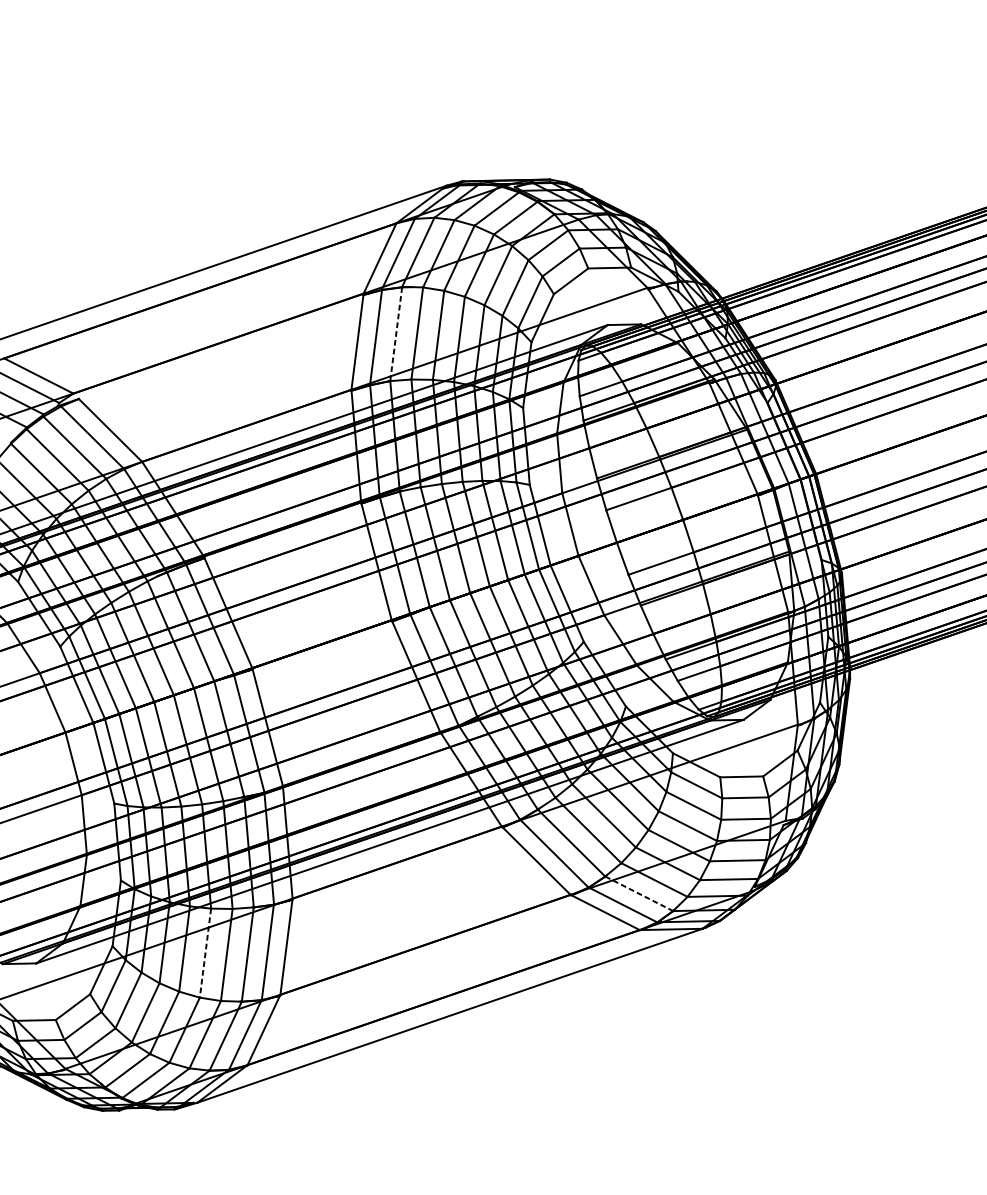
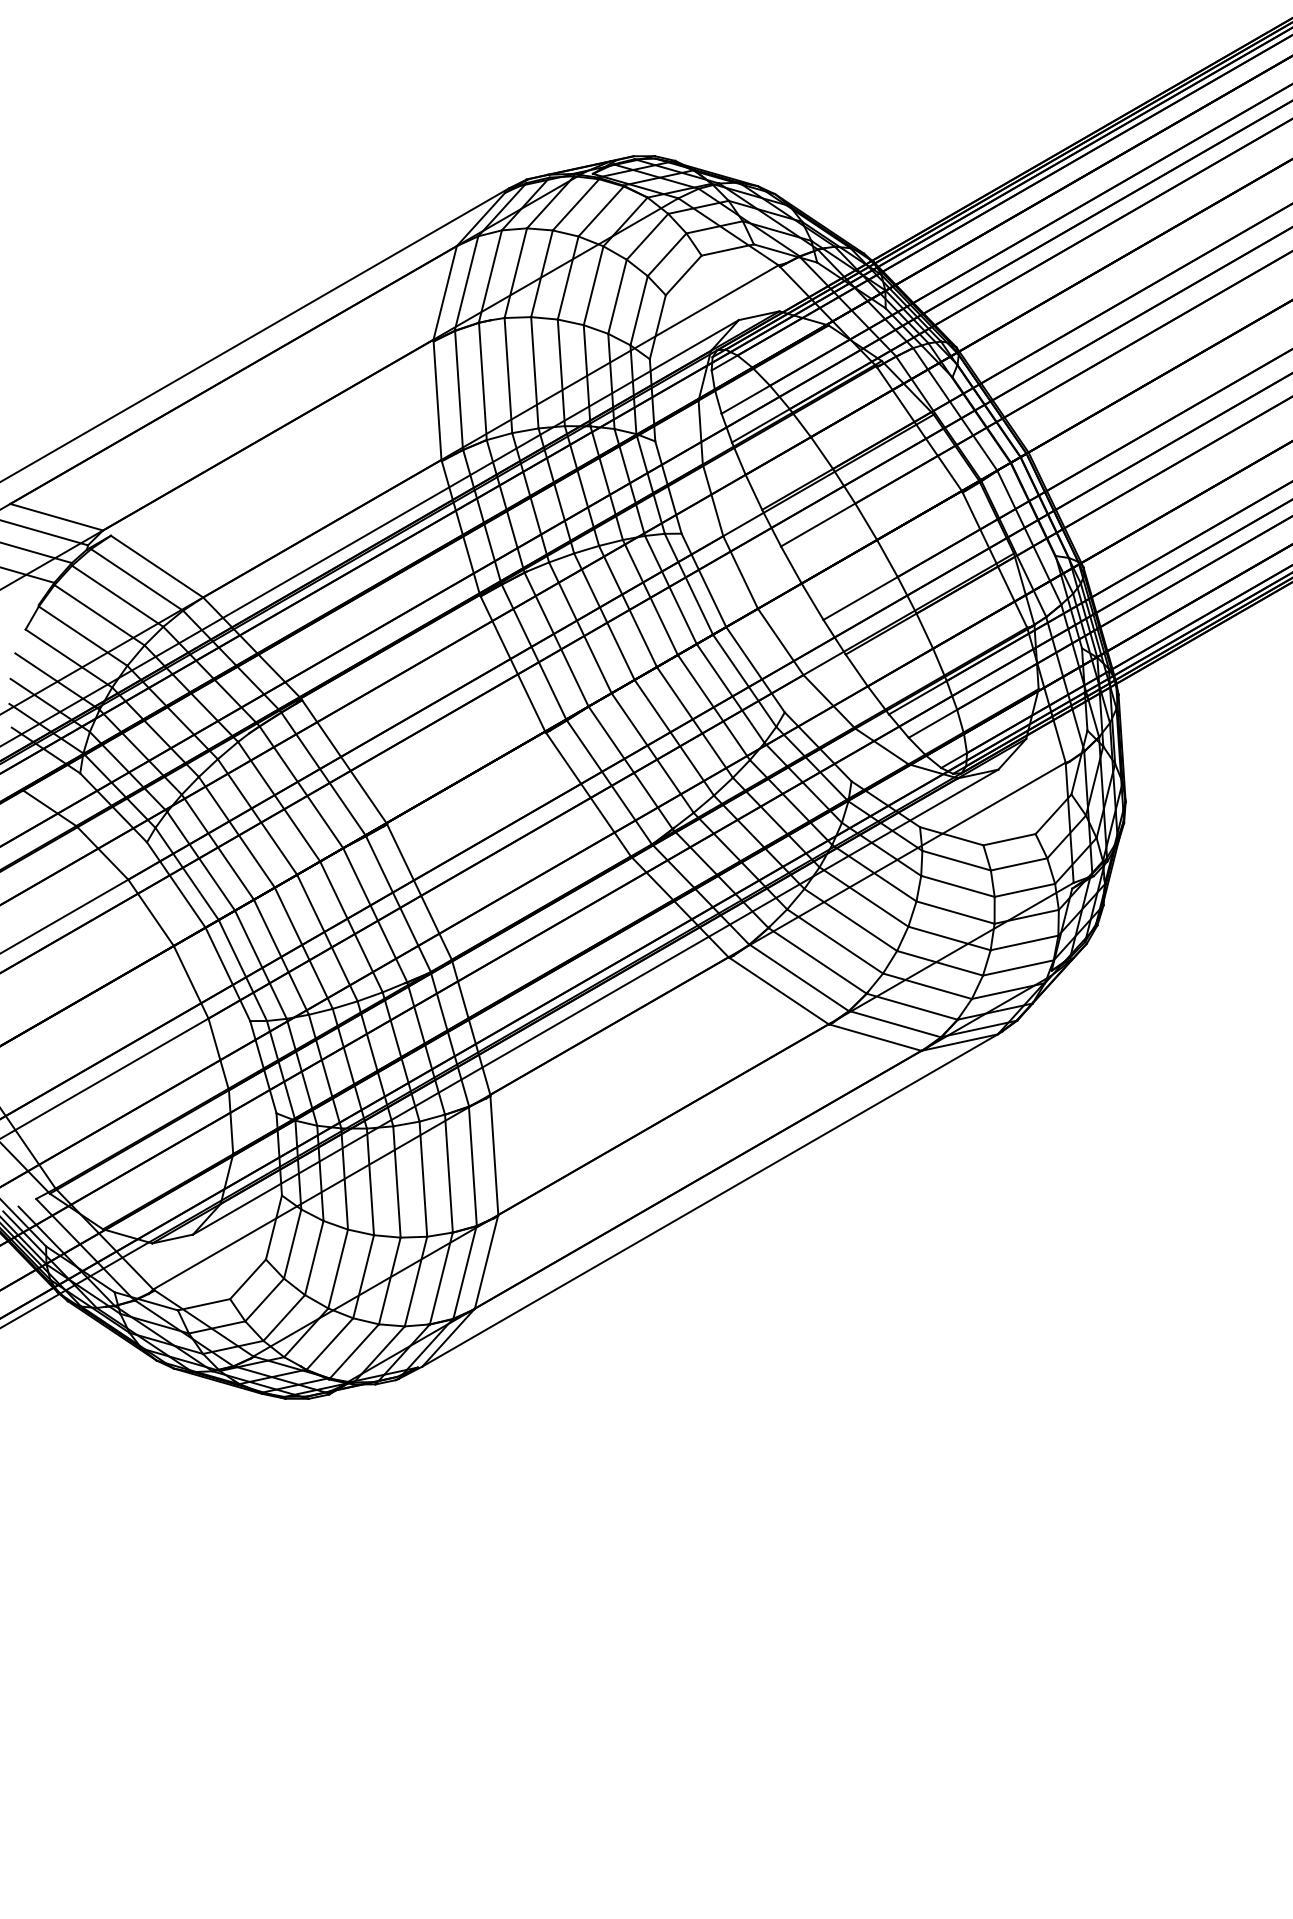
line: (395, 334) -> (482, 381), dashed -> solid
line: (639, 893) -> (912, 1006), dashed -> solid
line: (205, 953) -> (396, 1182), dashed -> solid

